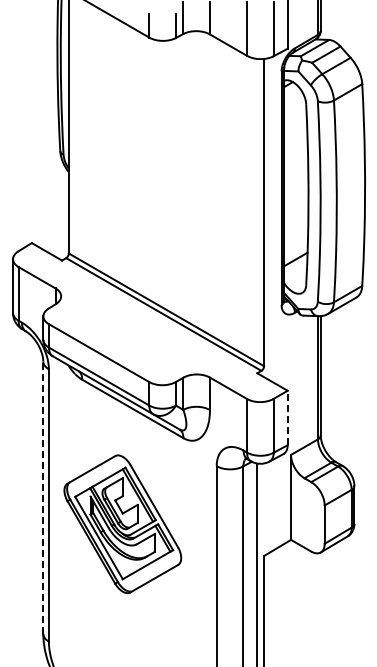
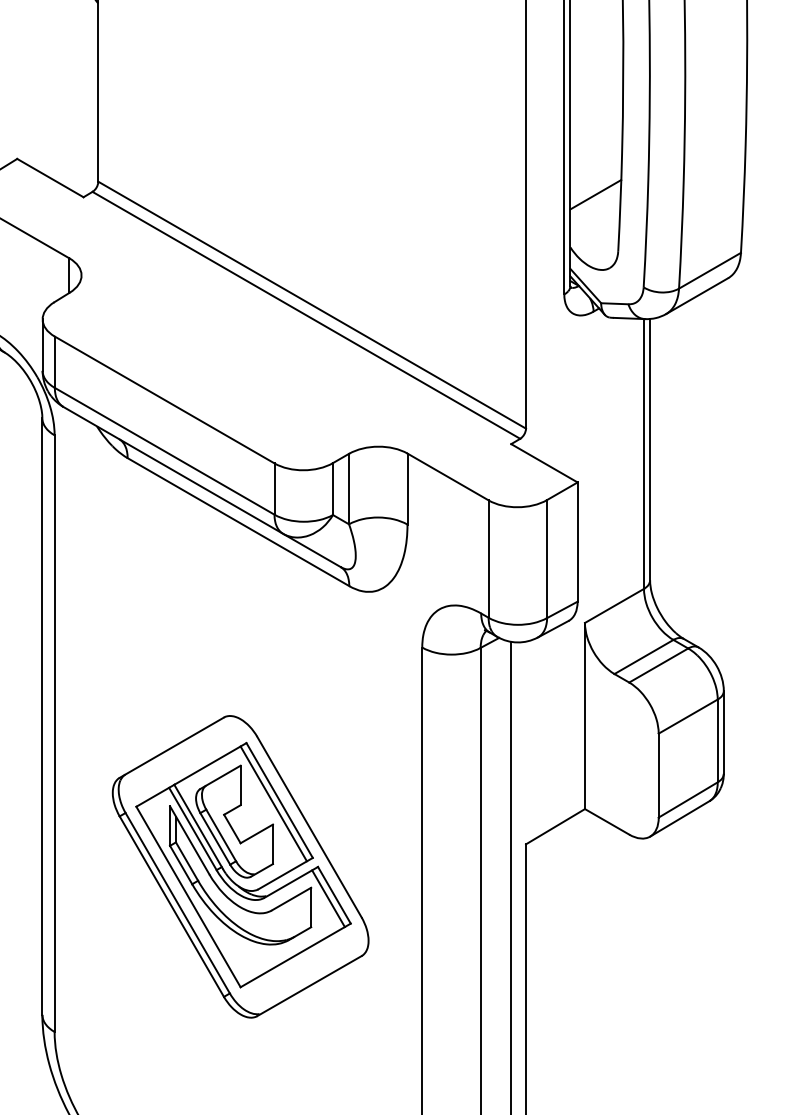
line: (287, 417) -> (577, 540), dashed -> solid
line: (43, 497) -> (42, 716), dashed -> solid
part: (122, 524) -> (239, 867), moved

